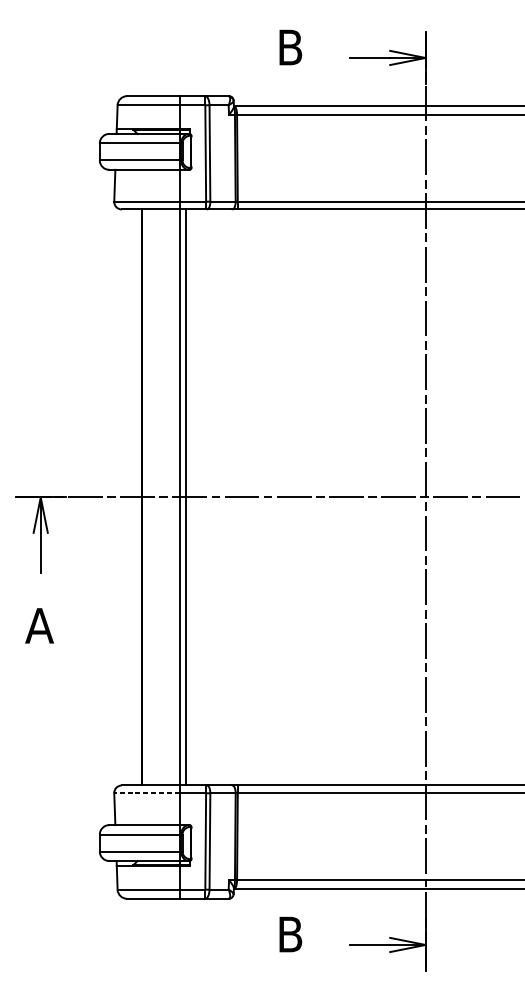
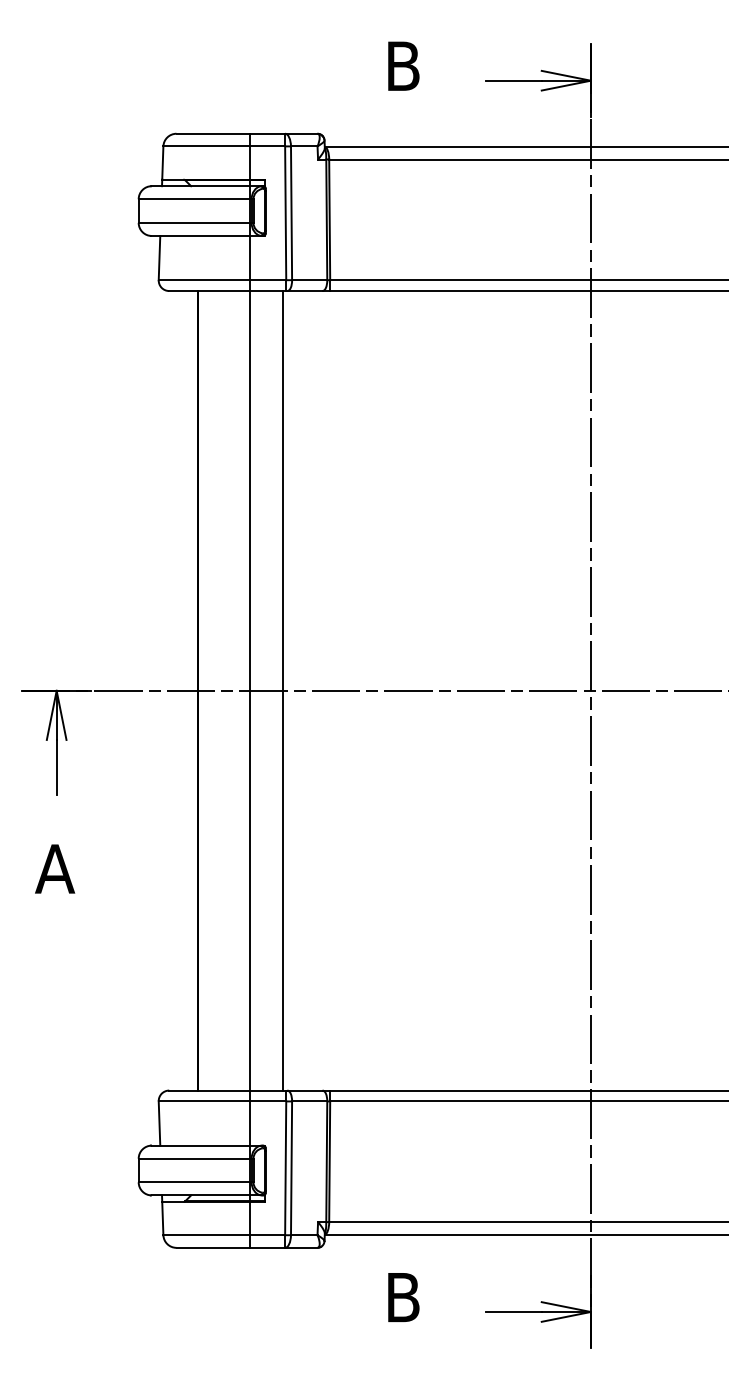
line: (186, 497) -> (282, 690), moved
line: (147, 793) -> (204, 1101), dashed -> solid

